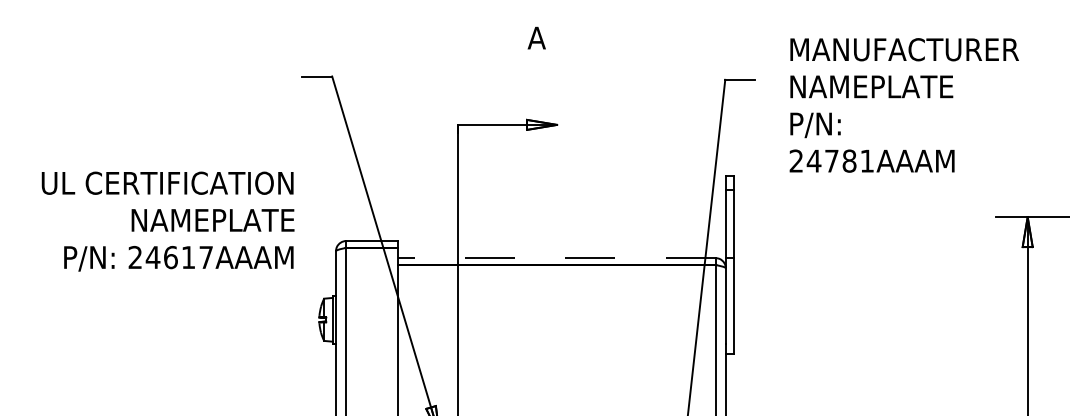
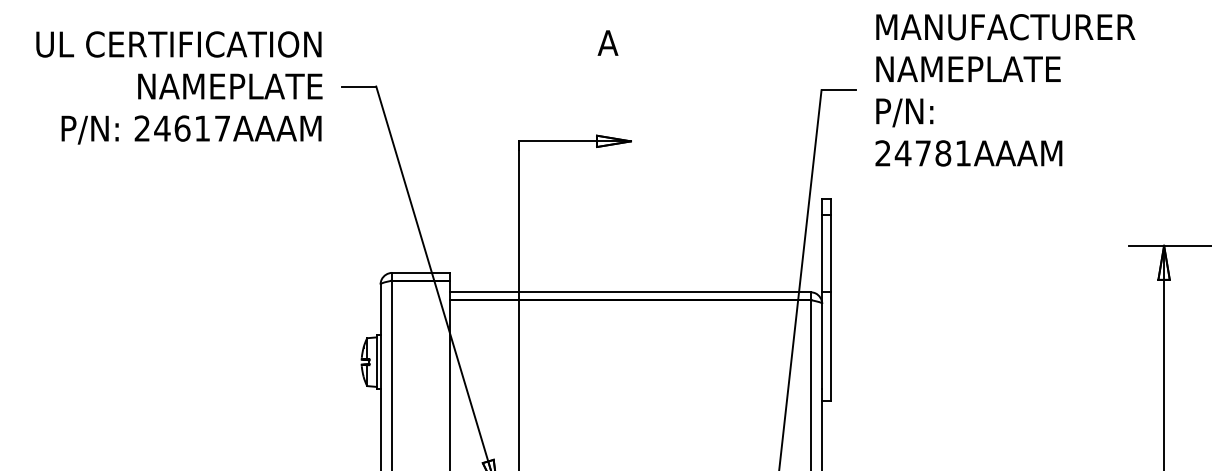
text: (904, 105) -> (1005, 90), moved
text: (168, 221) -> (179, 87), moved
line: (556, 258) -> (630, 292), dashed -> solid

